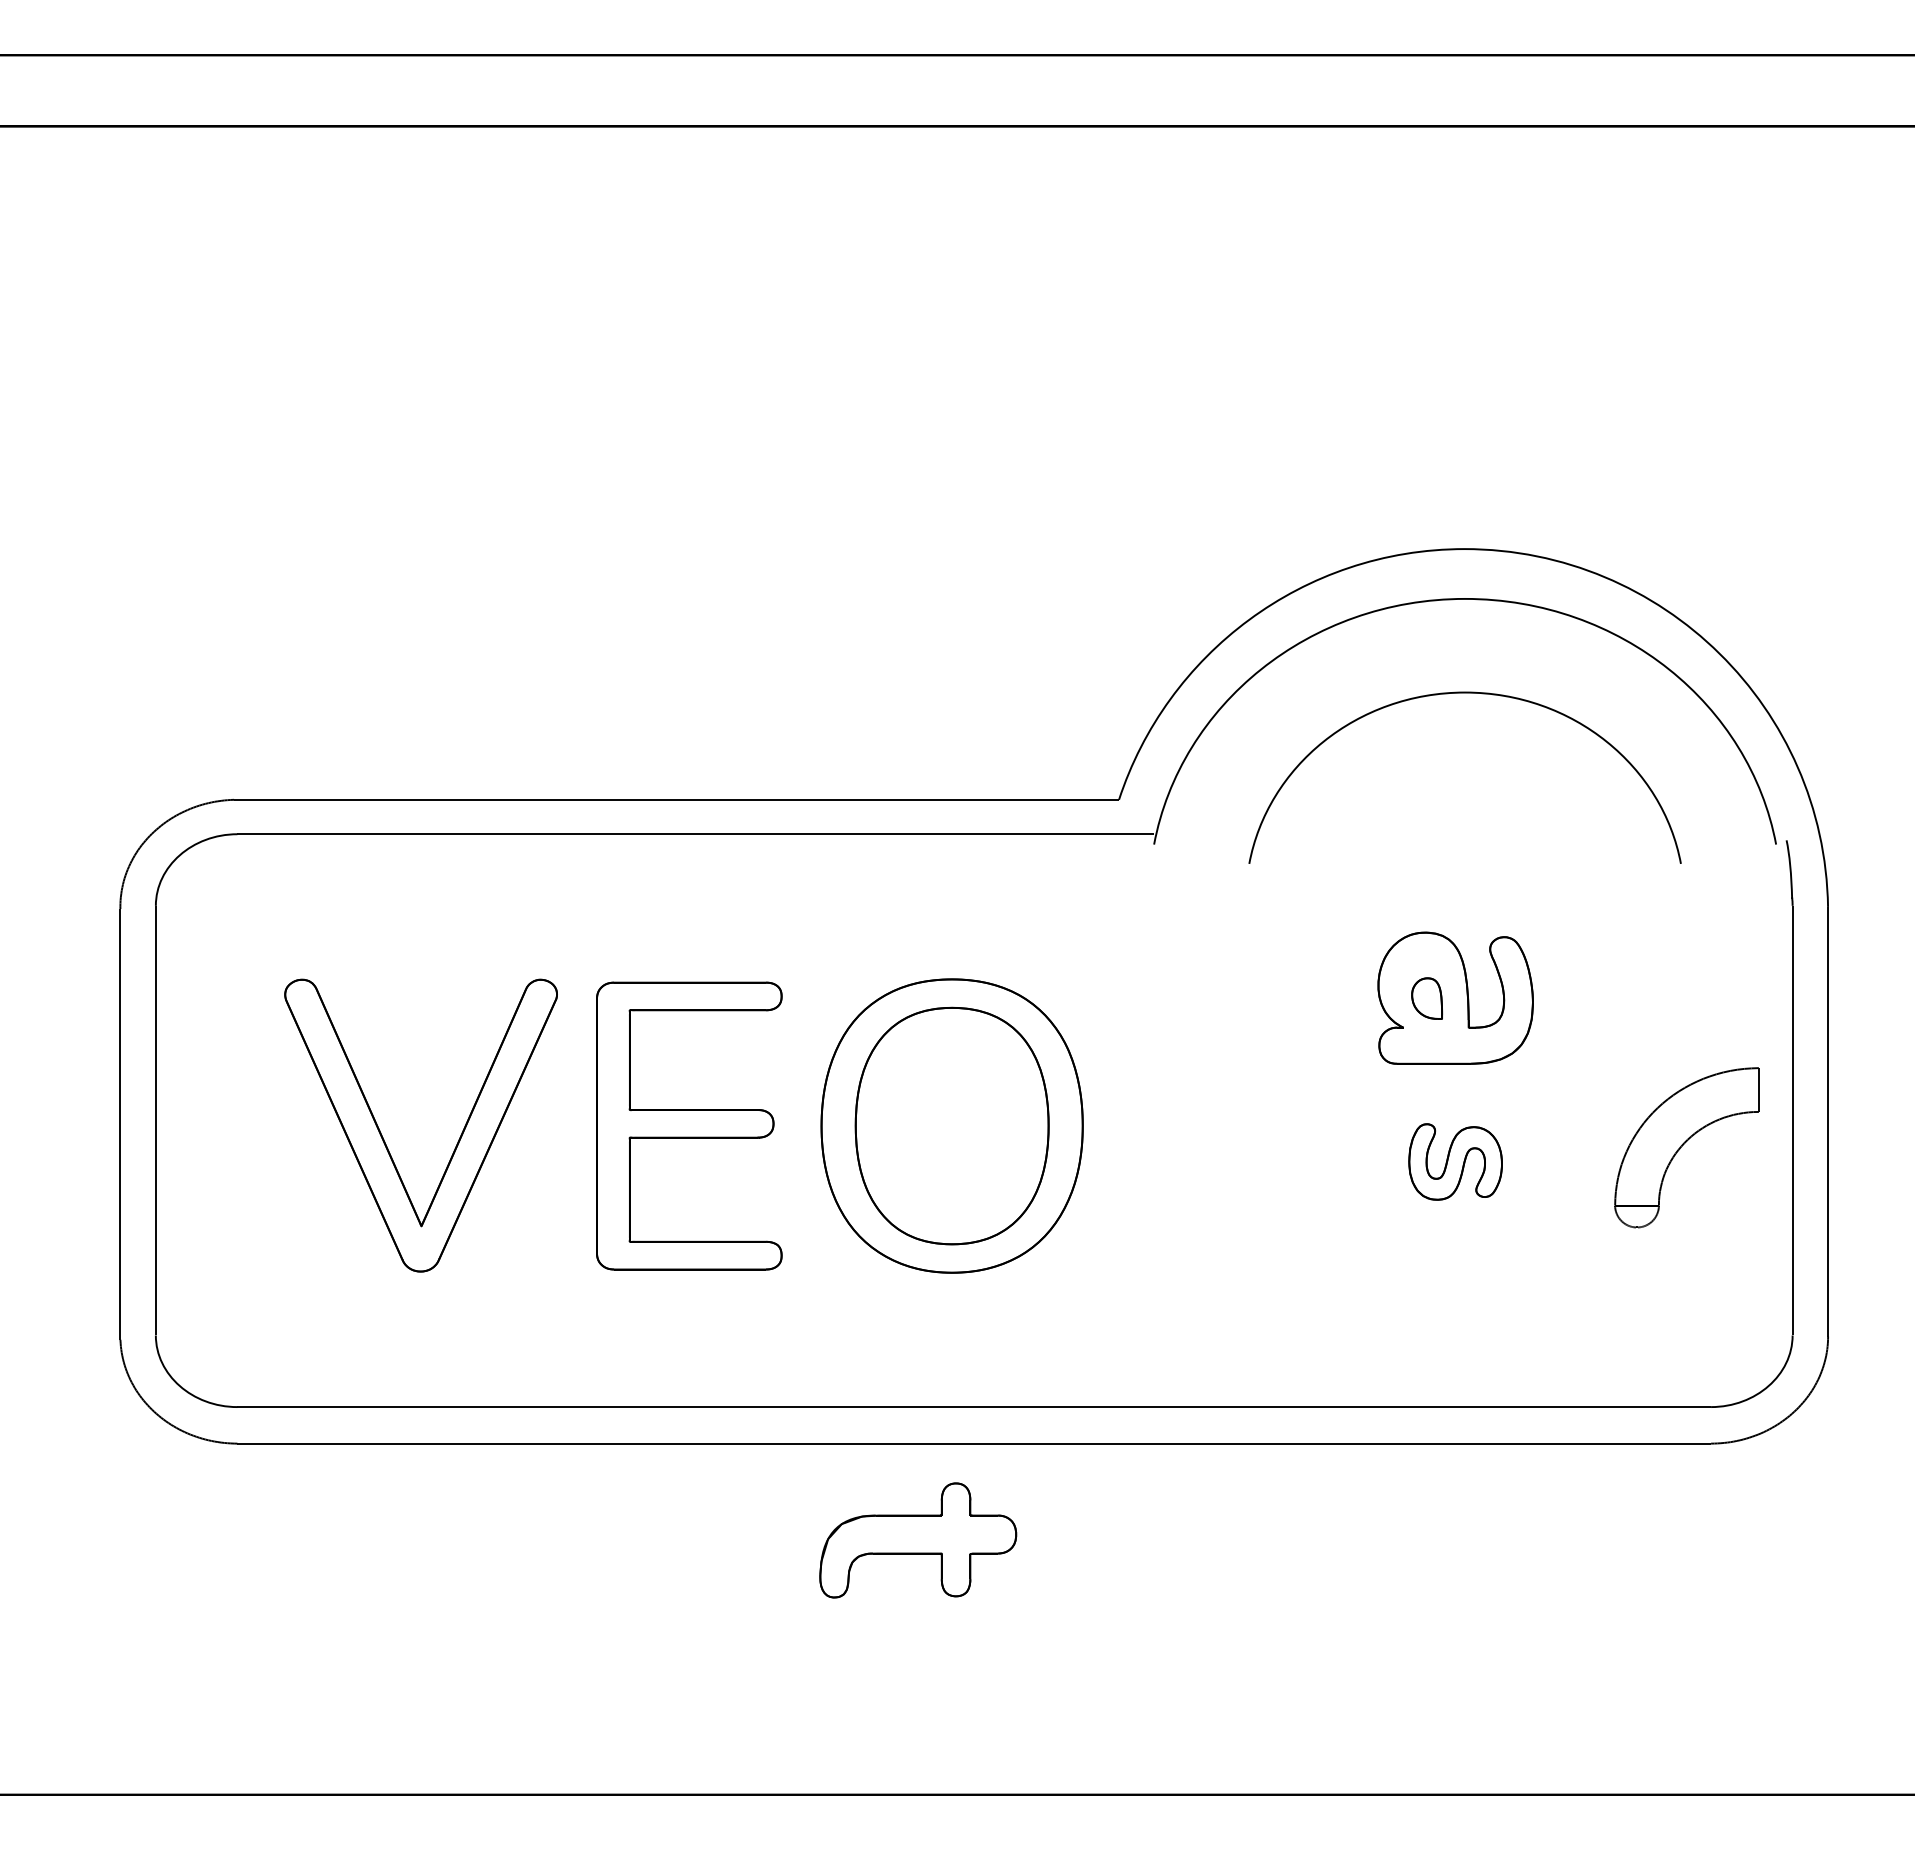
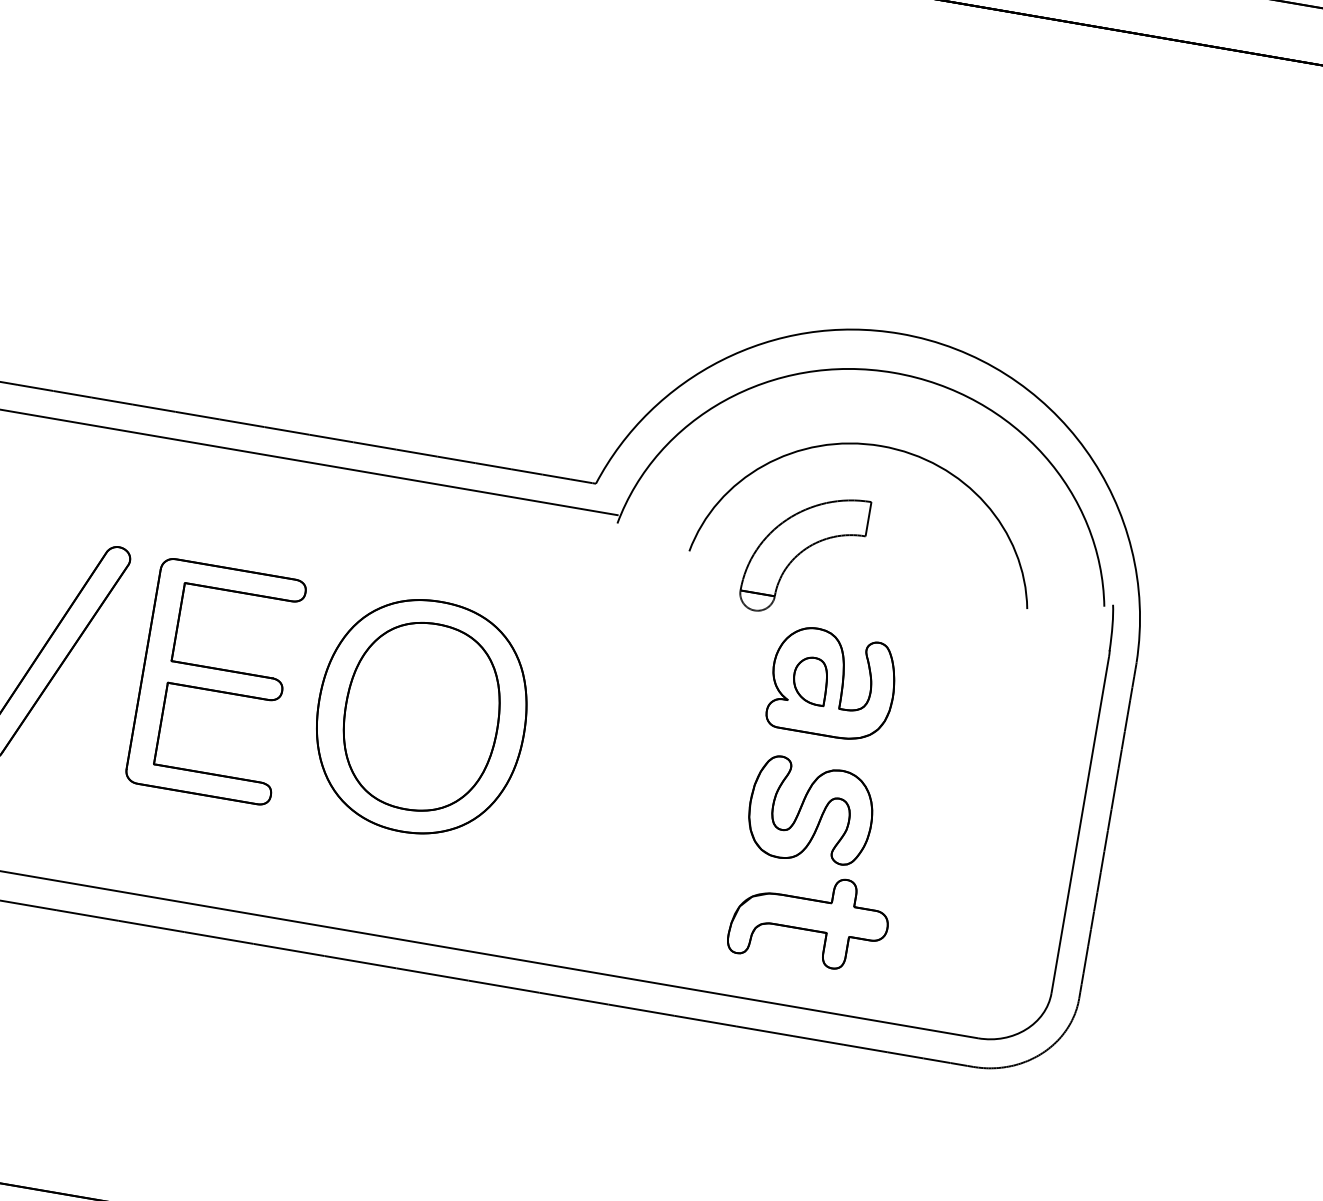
part: (1426, 998) -> (810, 680), size x1.43
part: (1686, 1147) -> (804, 554), moved
part: (1455, 1161) -> (810, 811), size x1.67
part: (918, 1540) -> (810, 919), moved

